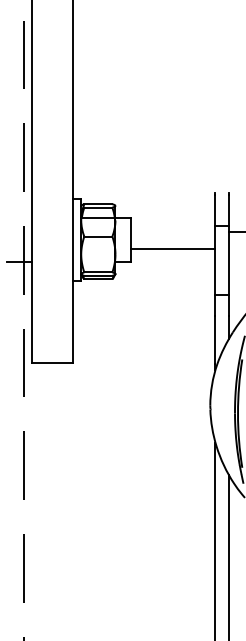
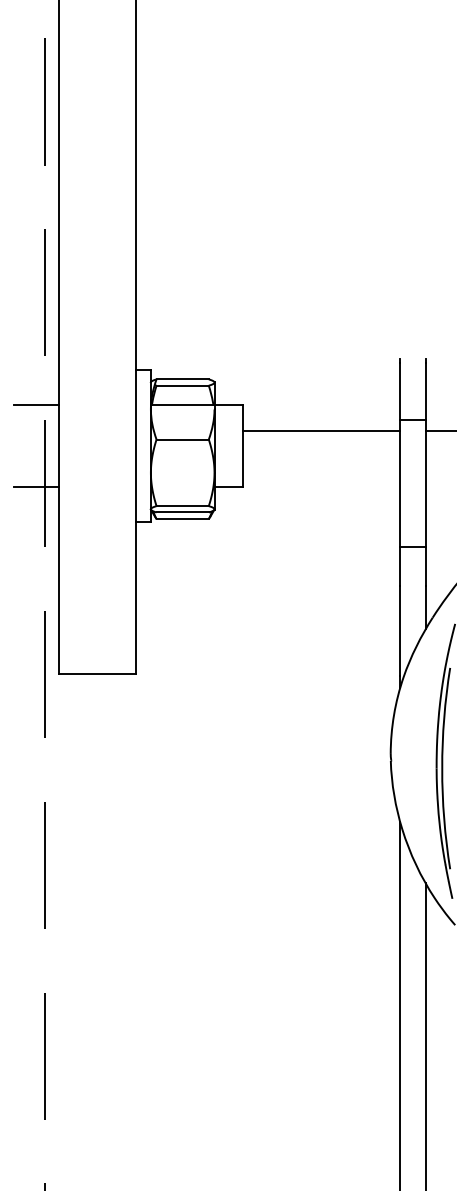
line: (19, 218) -> (36, 405), added
line: (172, 248) -> (320, 430), moved

